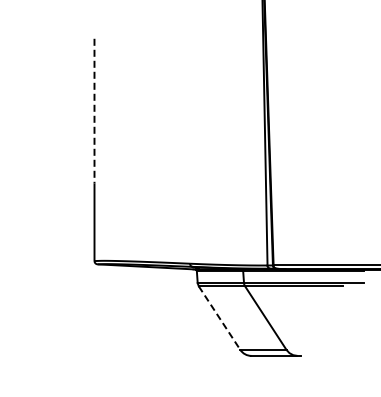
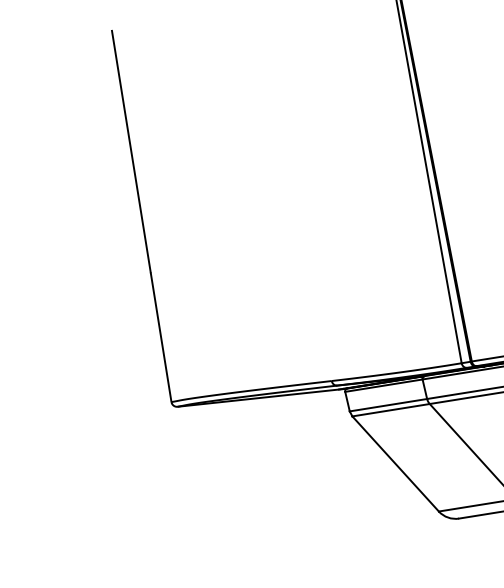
line: (94, 111) -> (131, 152), dashed -> solid
line: (219, 318) -> (395, 464), dashed -> solid

